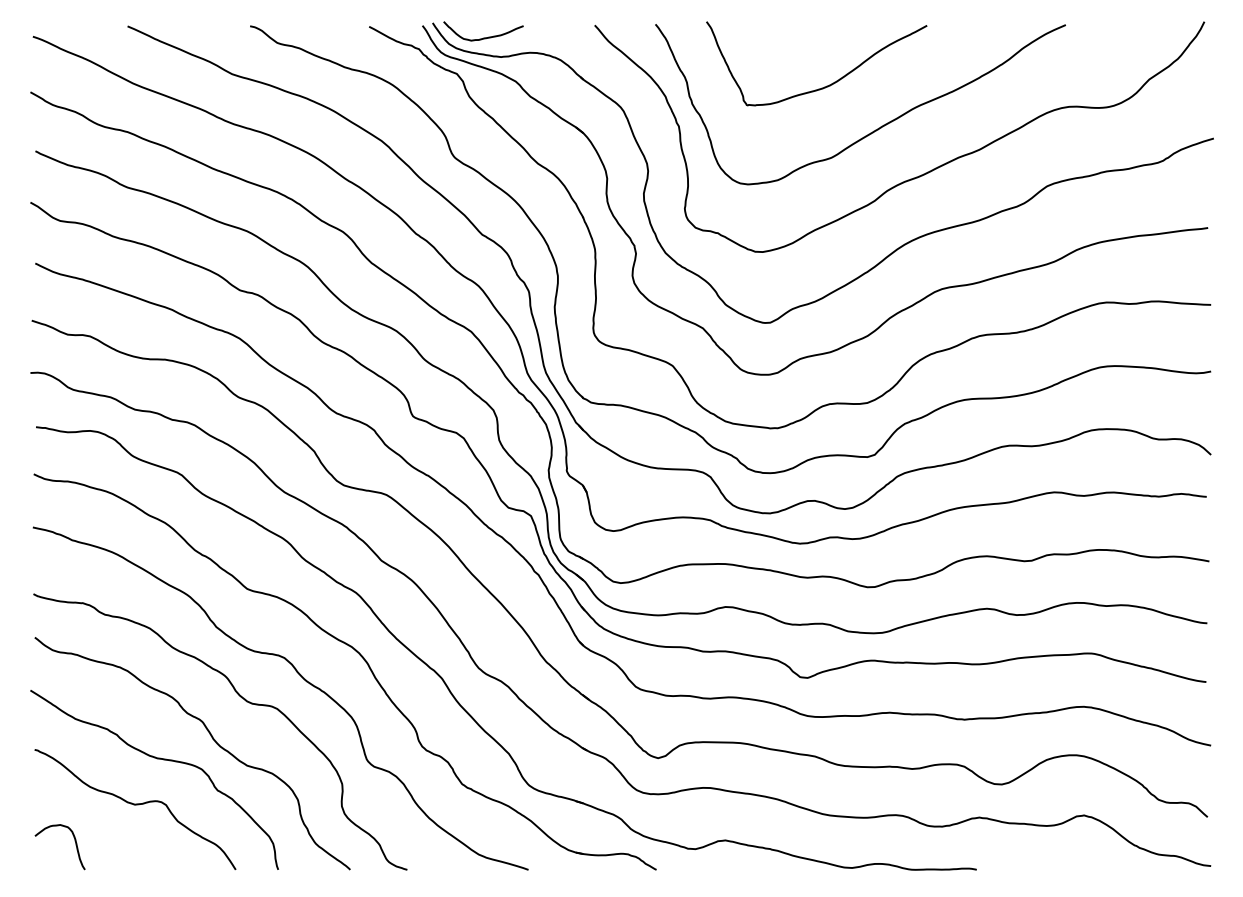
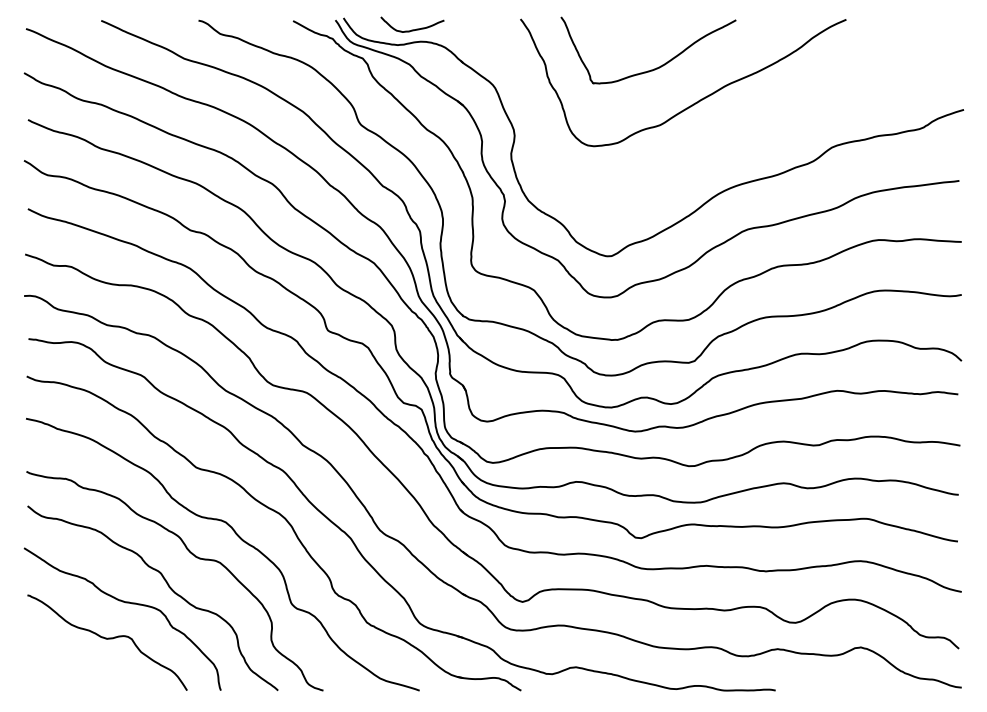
curve: (483, 37) -> (412, 29), moved
curve: (913, 177) -> (725, 140), removed
curve: (75, 845) -> (59, 671), removed

